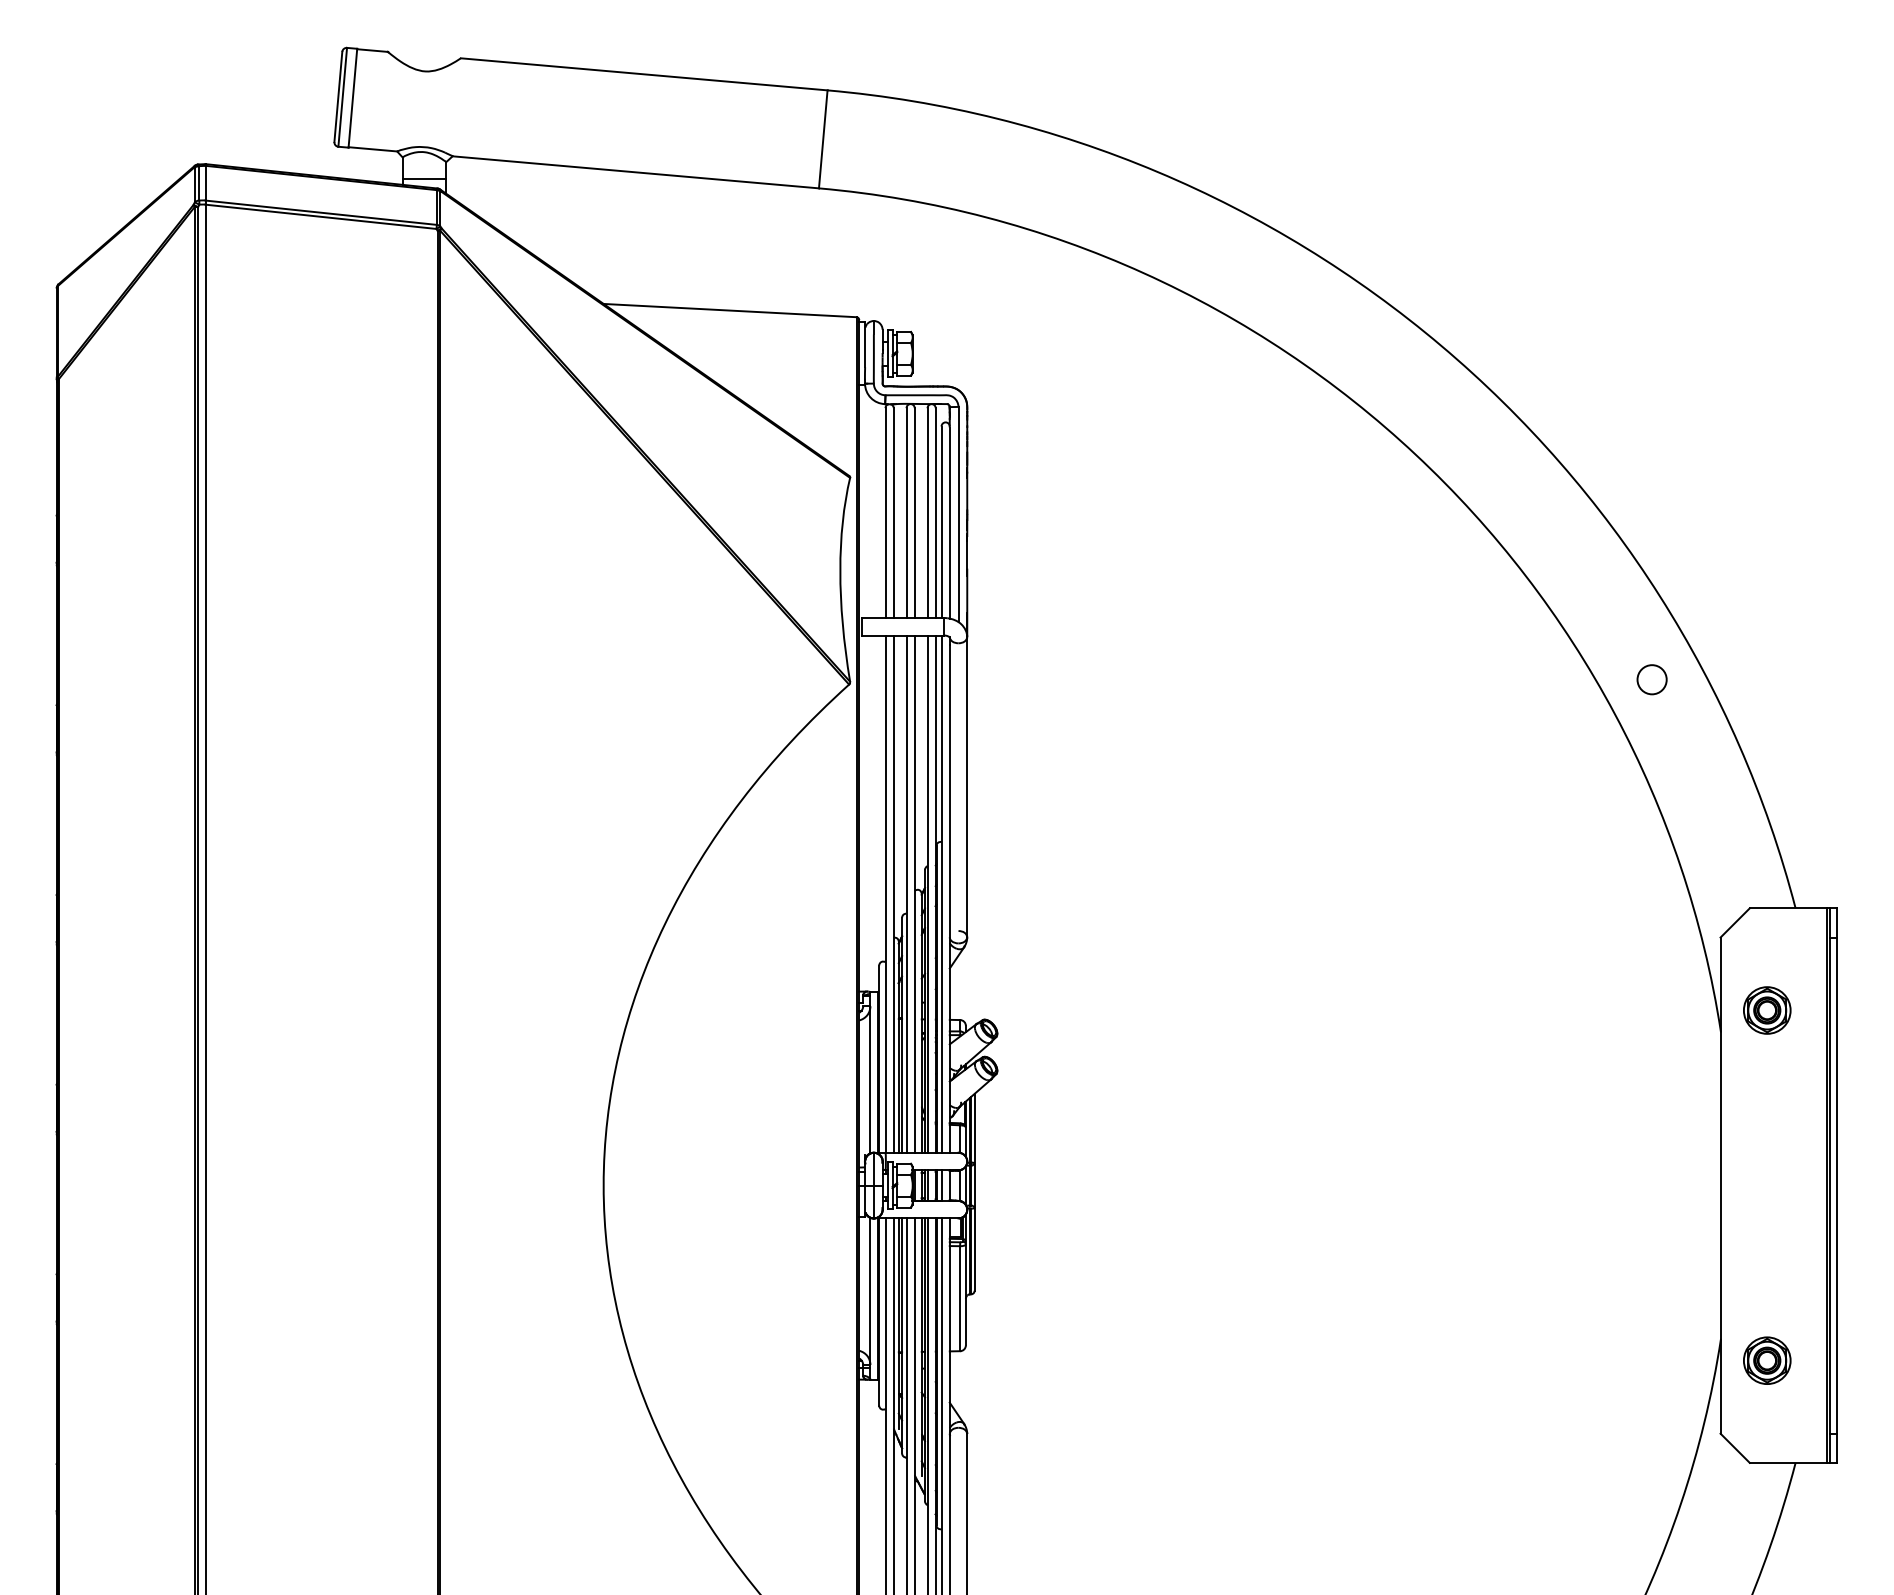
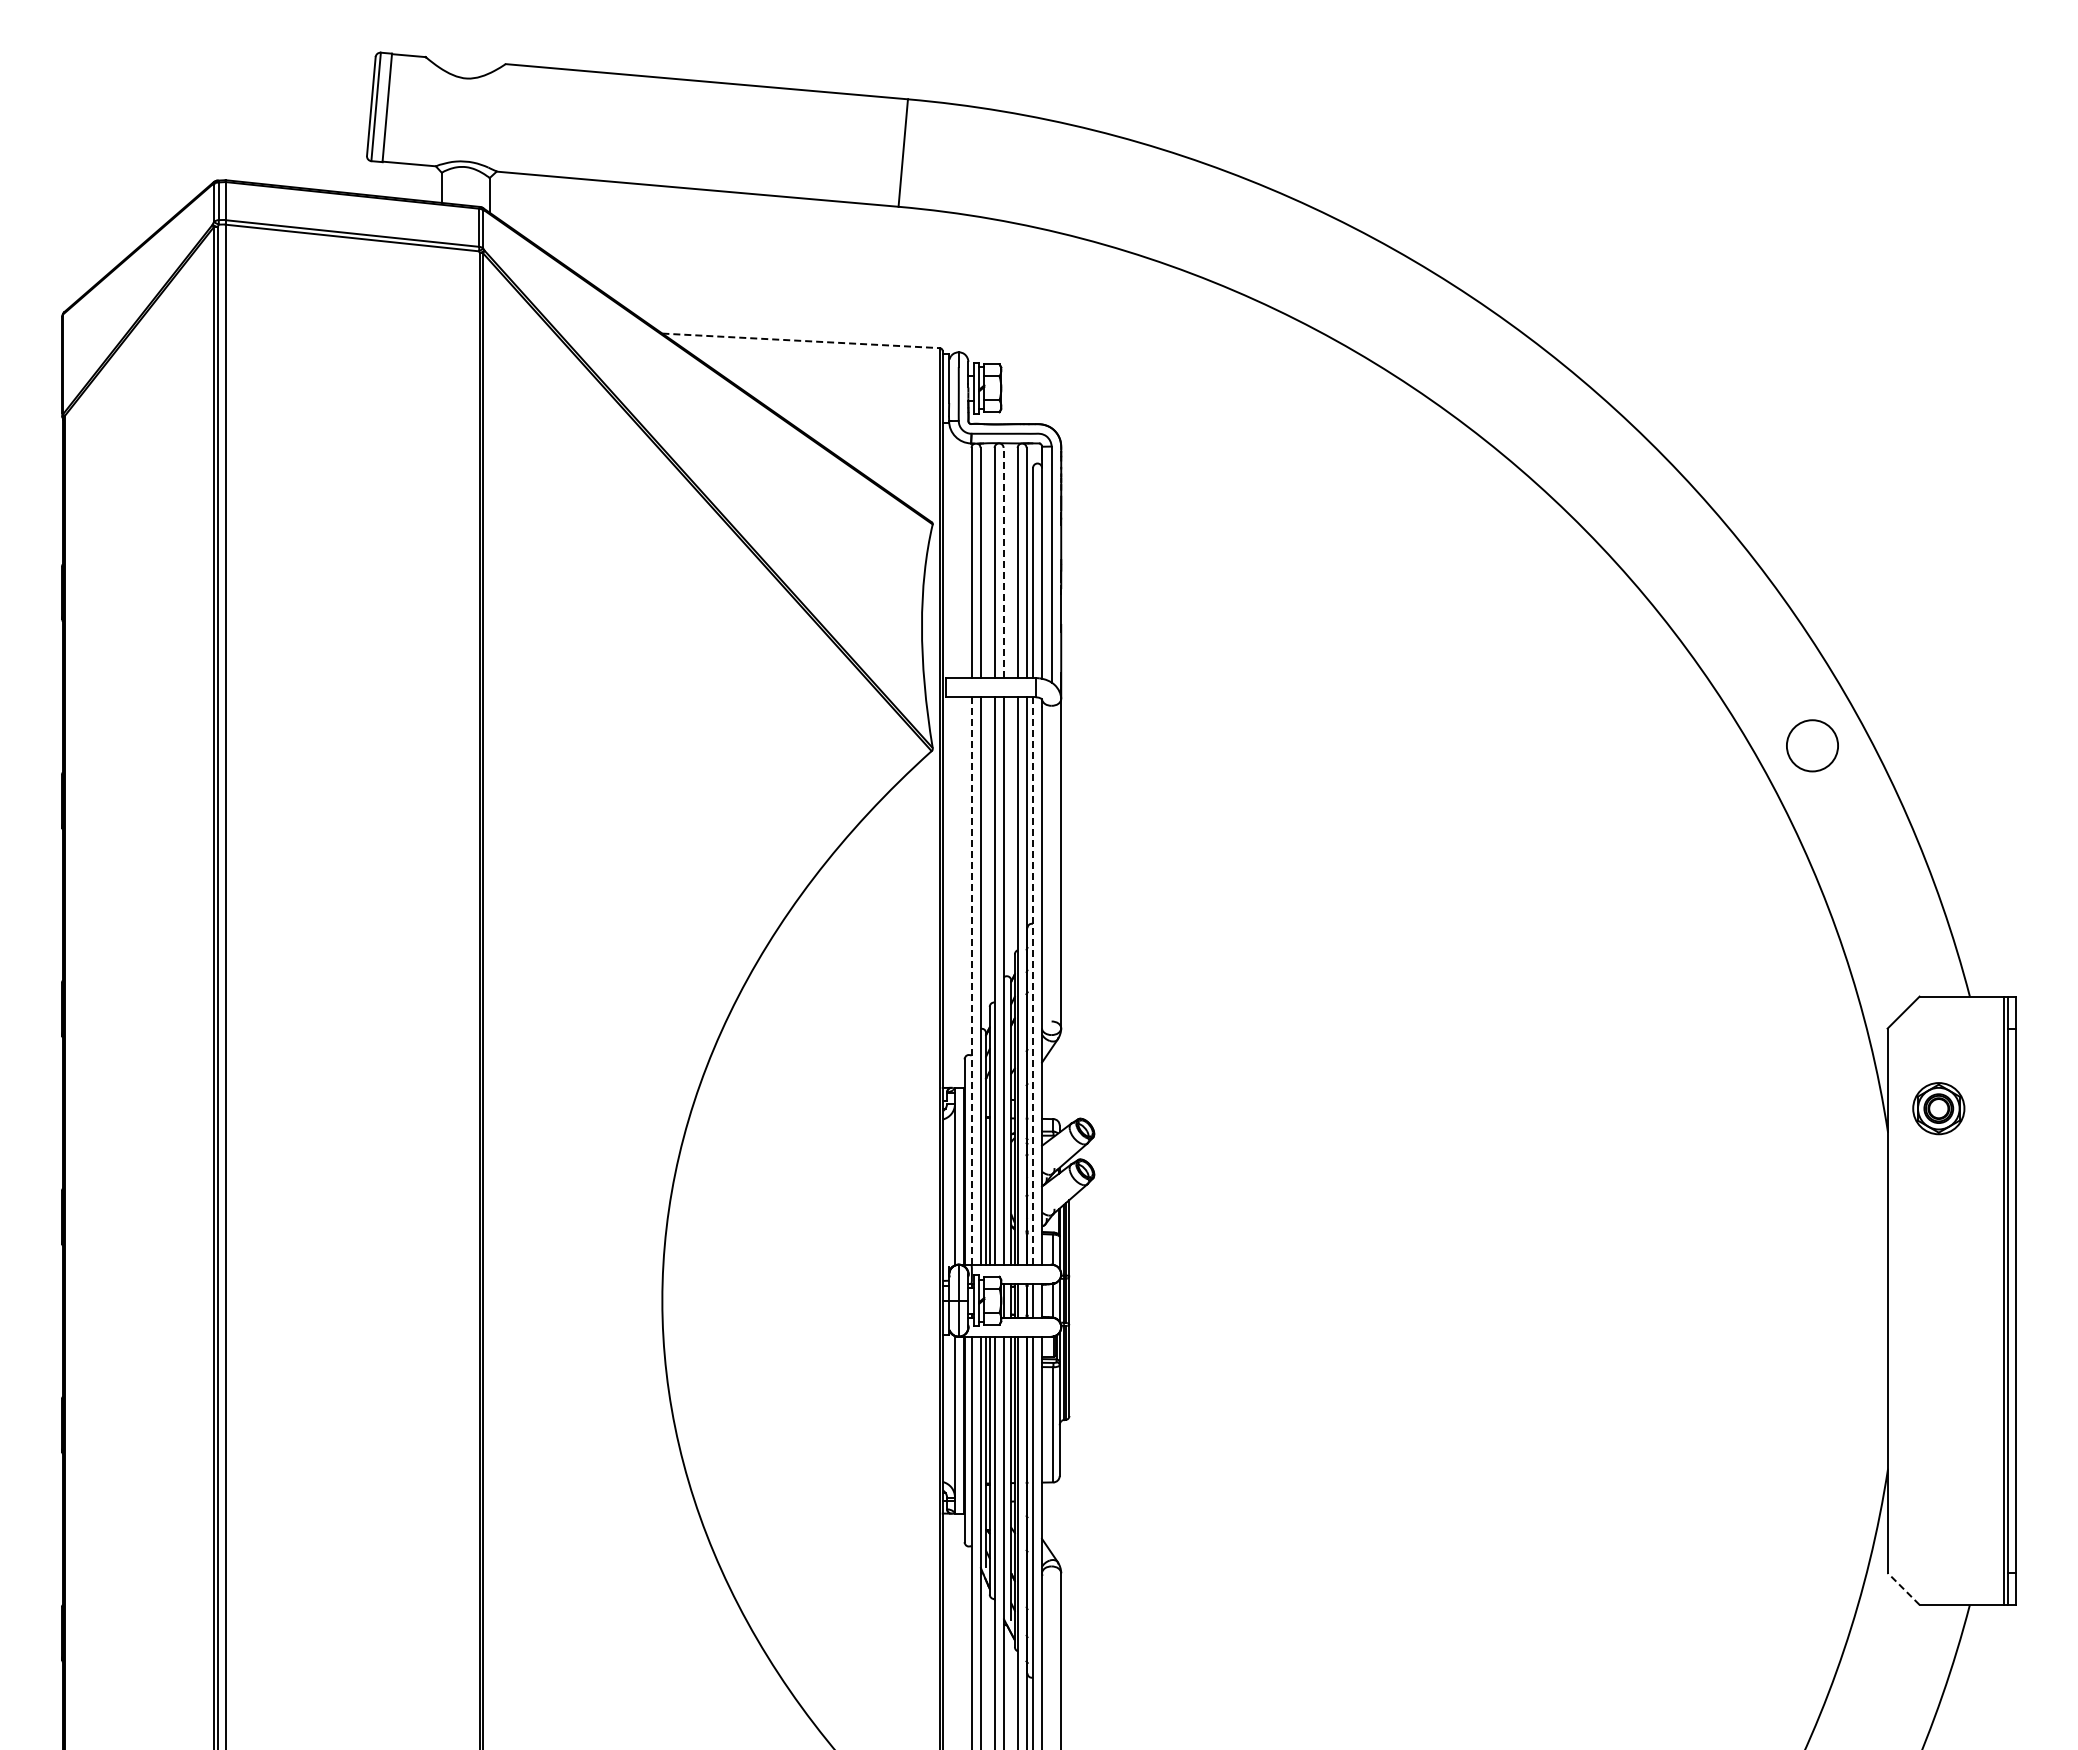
line: (424, 178) -> (465, 196), removed
line: (730, 310) -> (801, 340), solid -> dashed
line: (914, 512) -> (1003, 562), solid -> dashed
circle: (1652, 679) -> (1812, 745), size x1.6
line: (885, 894) -> (971, 981), solid -> dashed
line: (941, 894) -> (1033, 981), solid -> dashed
part: (1766, 1360) -> (1938, 1492), removed
line: (1735, 1447) -> (1903, 1588), solid -> dashed

